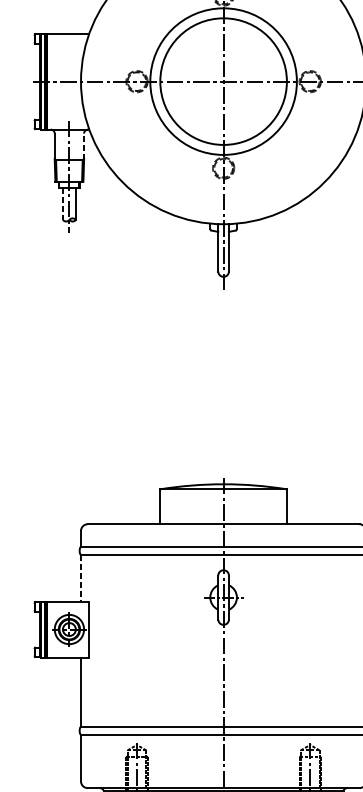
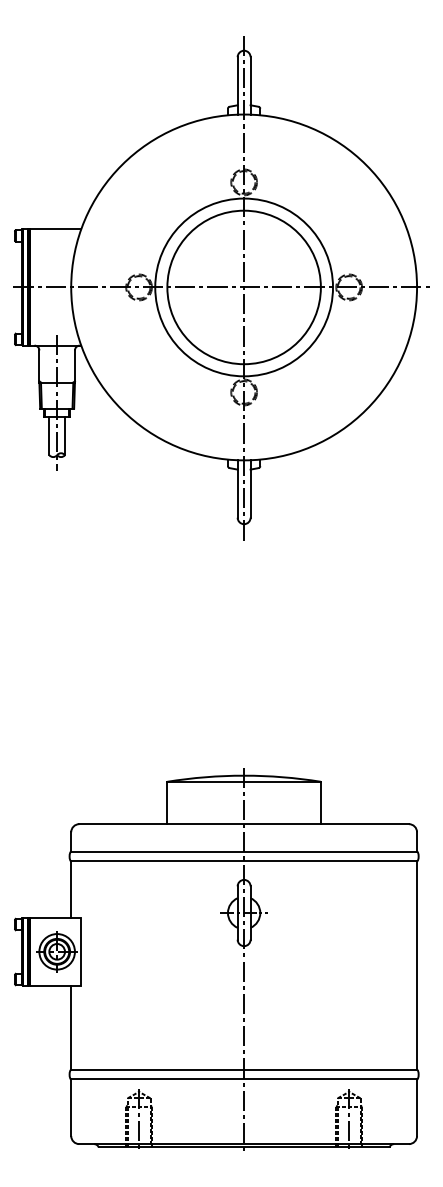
line: (83, 146) -> (74, 366), dashed -> solid
line: (63, 204) -> (49, 436), dashed -> solid
line: (81, 578) -> (71, 890), dashed -> solid

